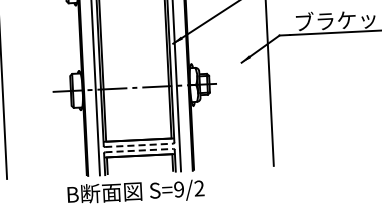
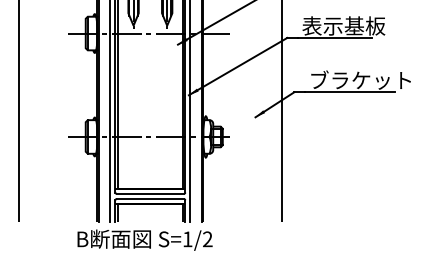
line: (139, 144) -> (150, 193), dashed -> solid
line: (139, 151) -> (150, 199), dashed -> solid
text: (178, 189) -> (187, 239), S=9/2 -> S=1/2

